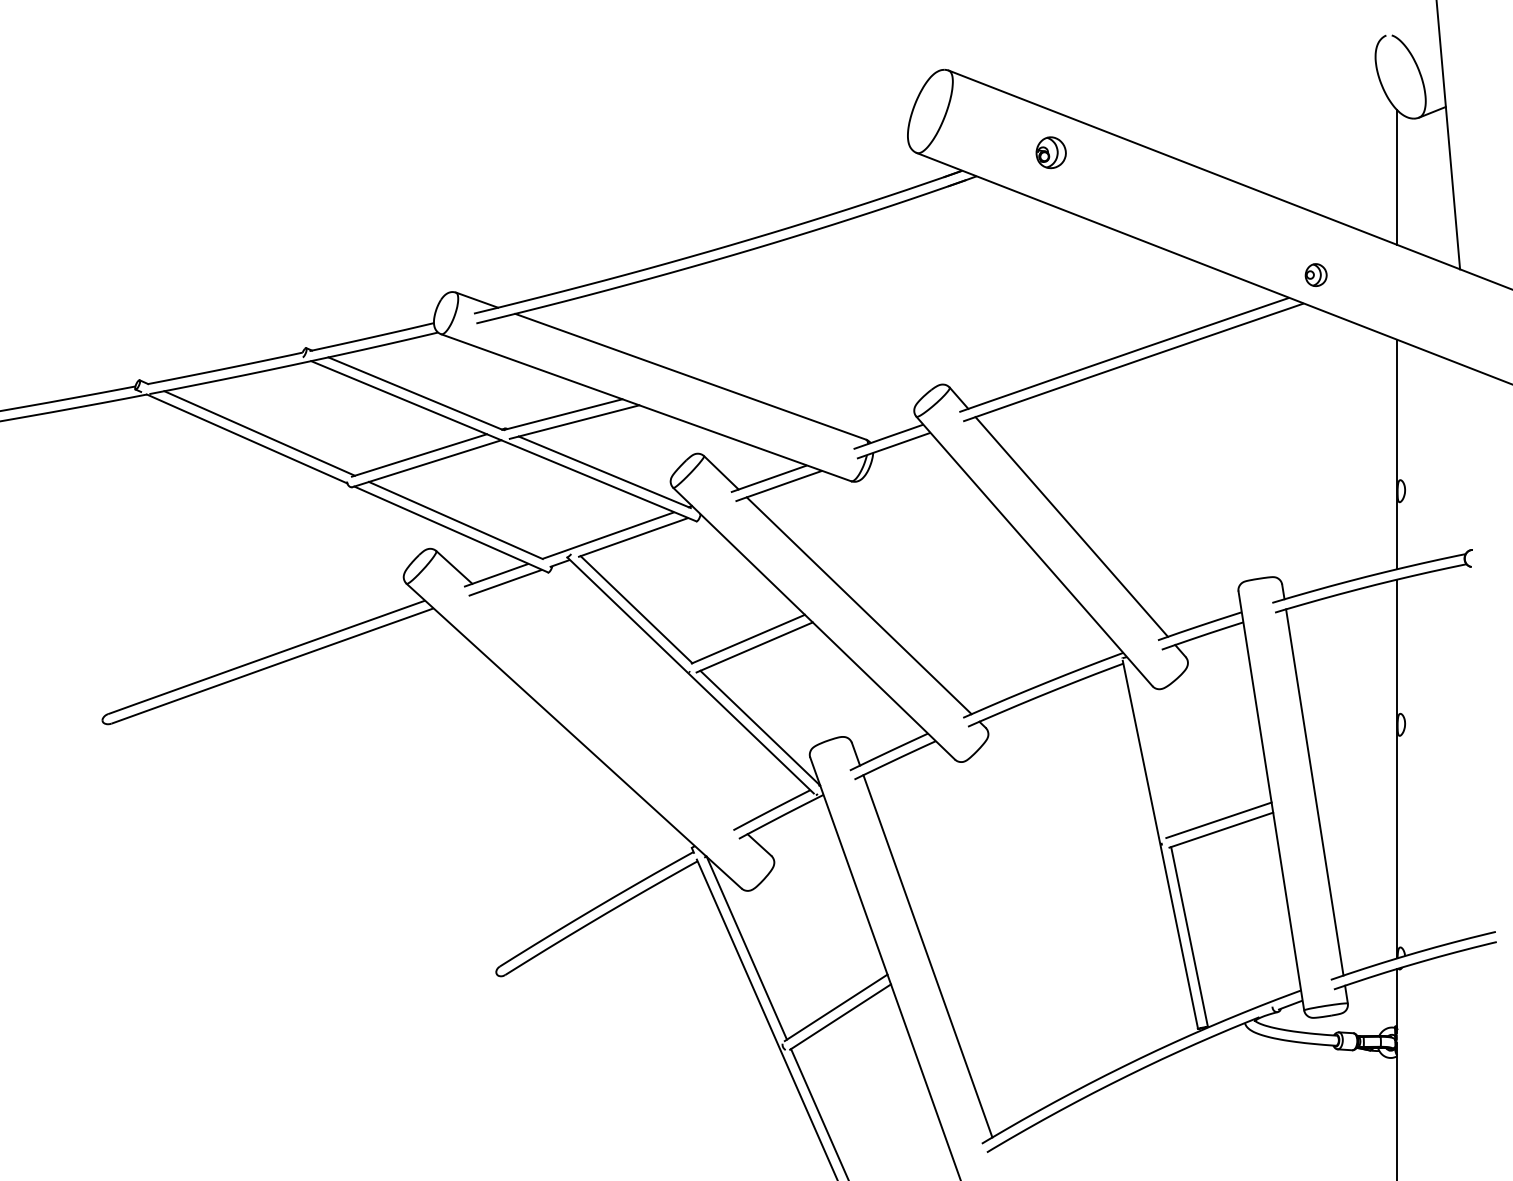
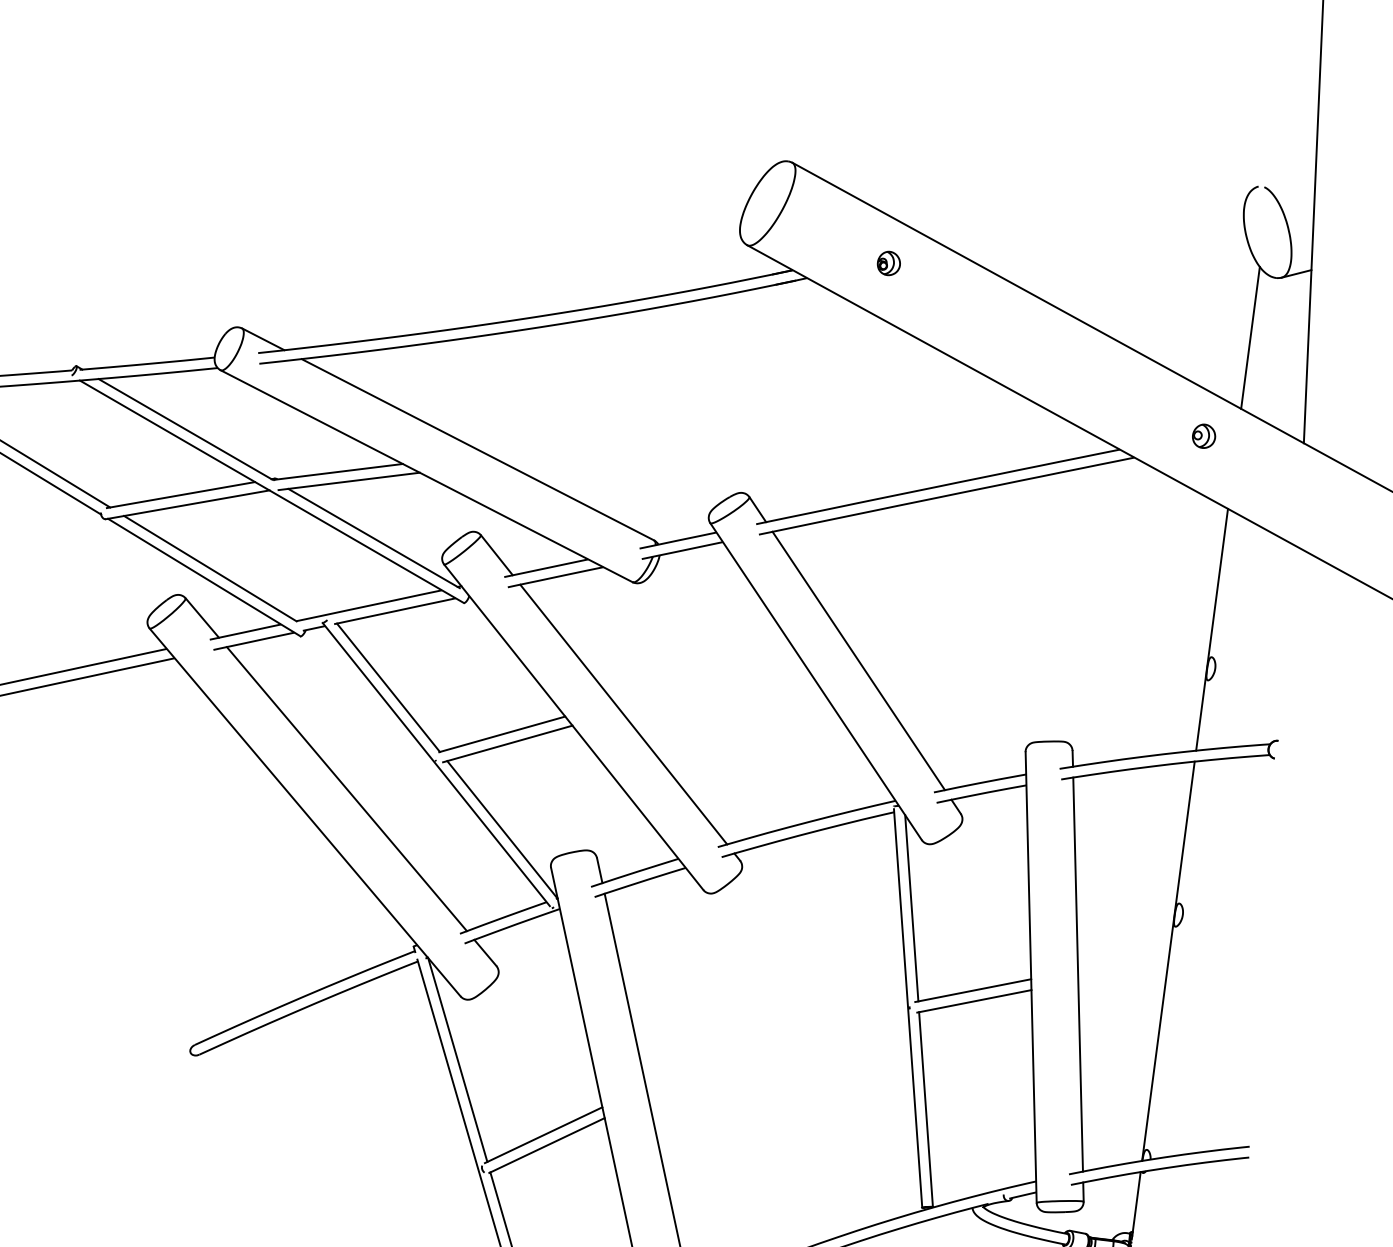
part: (1050, 152) -> (888, 263), size x0.71
part: (1315, 274) -> (1203, 435), moved
line: (609, 708) -> (346, 788), added
line: (1151, 751) -> (911, 908), added

